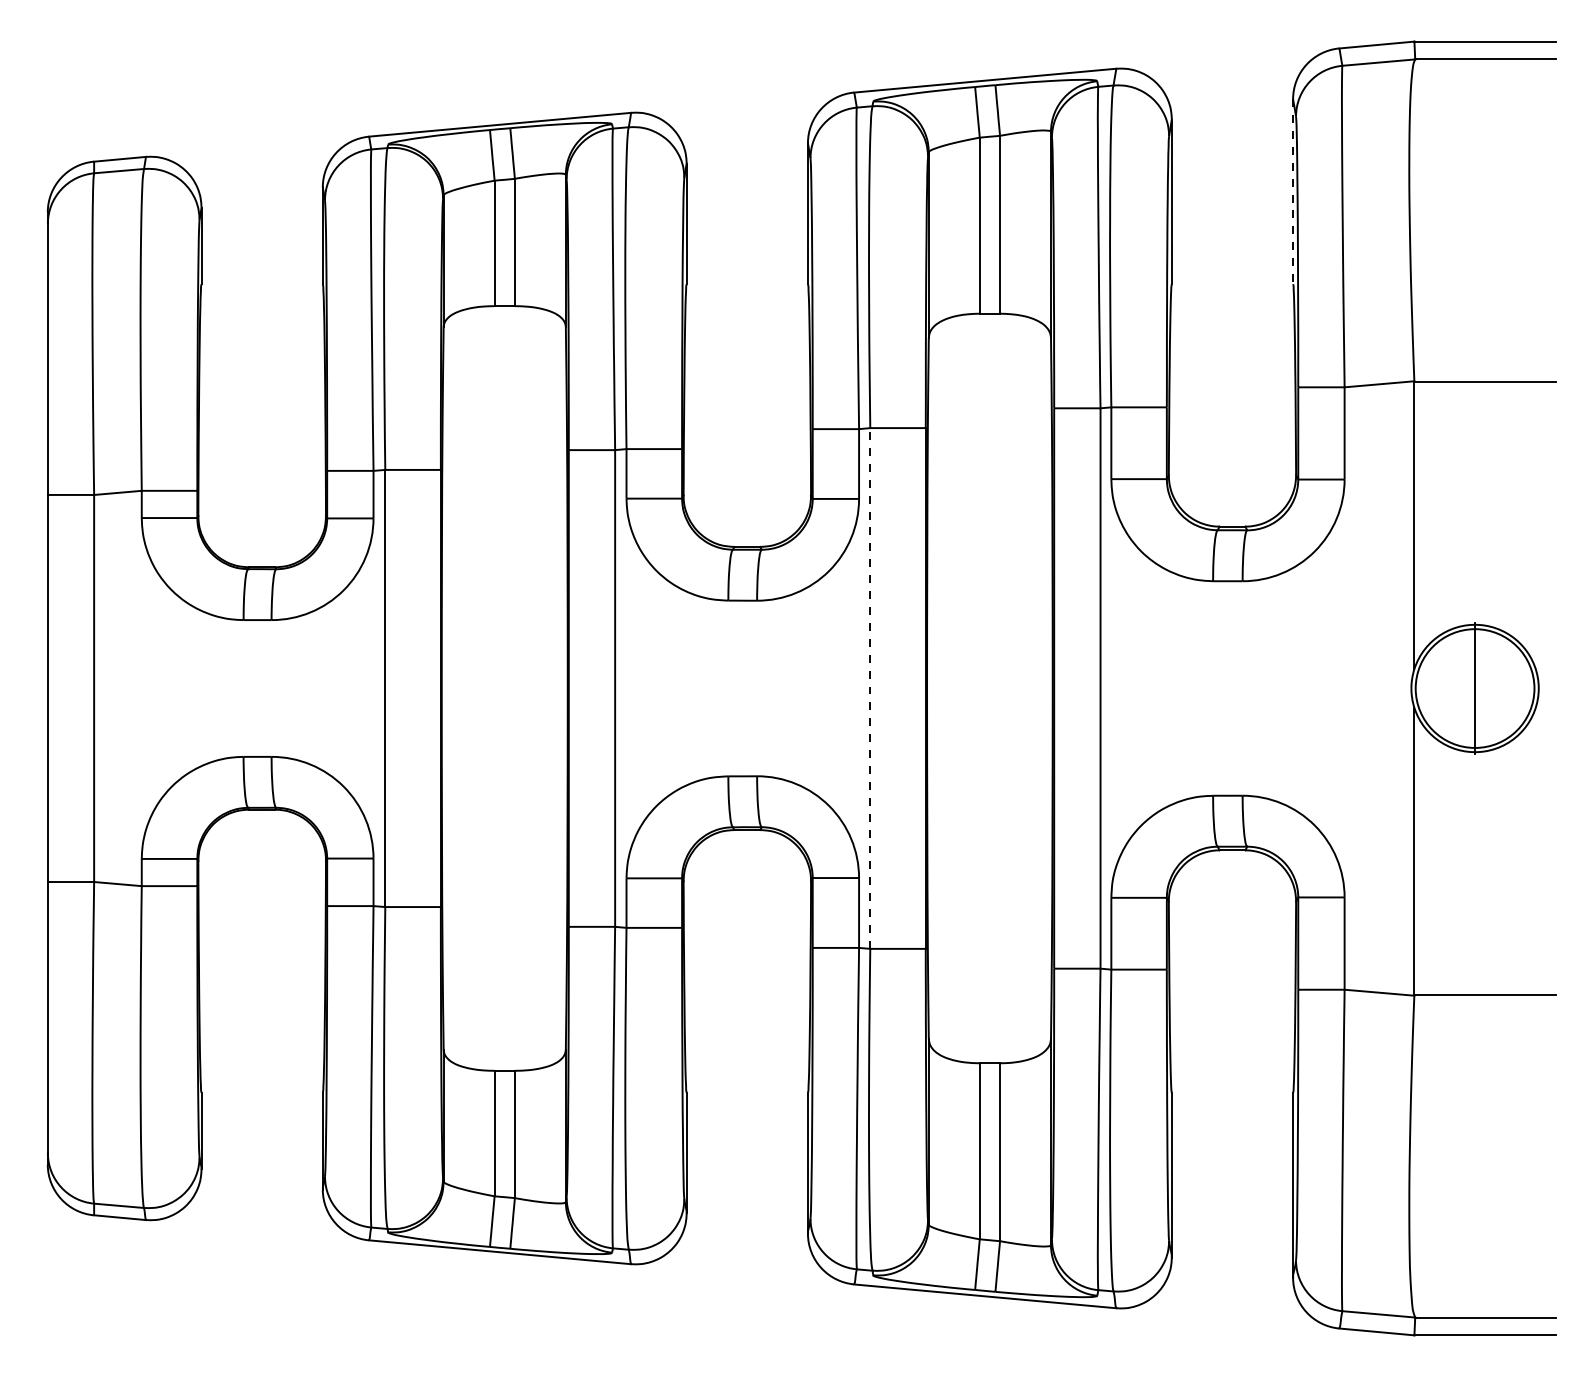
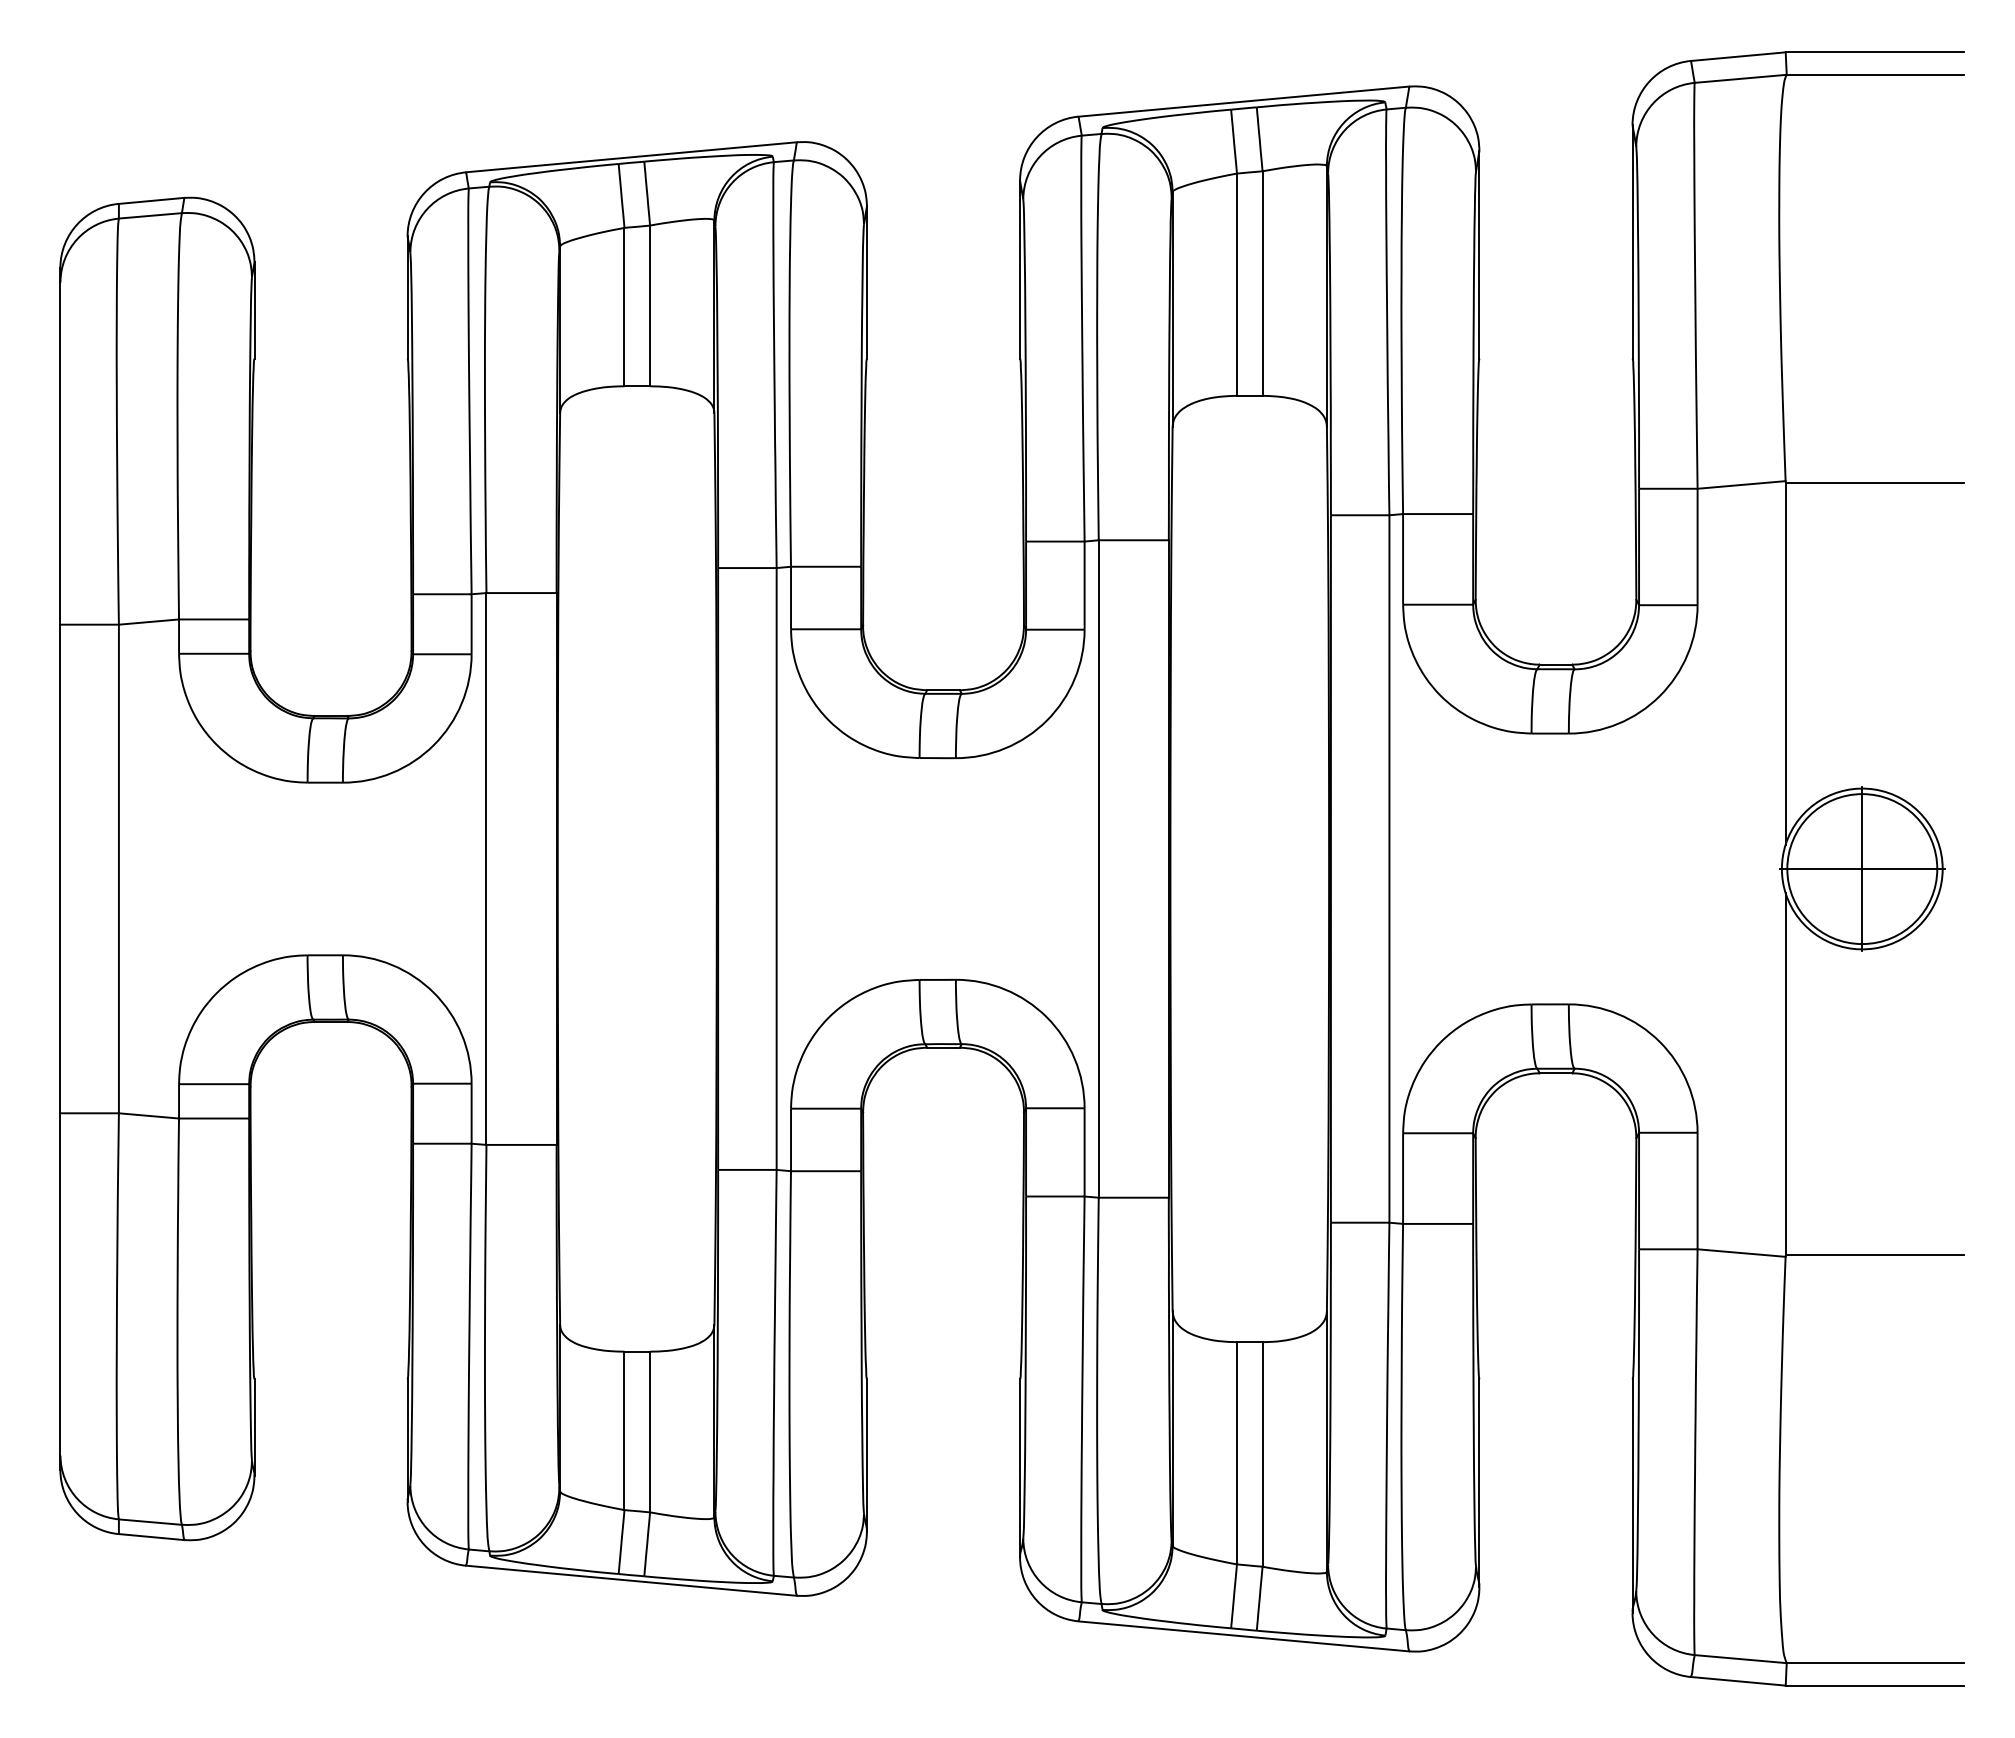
line: (1293, 191) -> (1632, 241), dashed -> solid
line: (870, 688) -> (1098, 868), dashed -> solid
line: (1474, 688) -> (1861, 869), added

